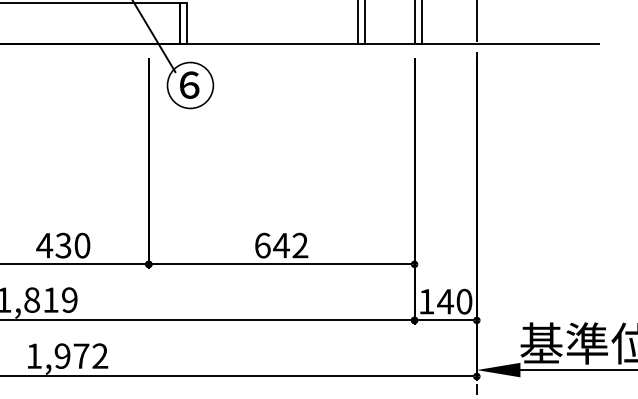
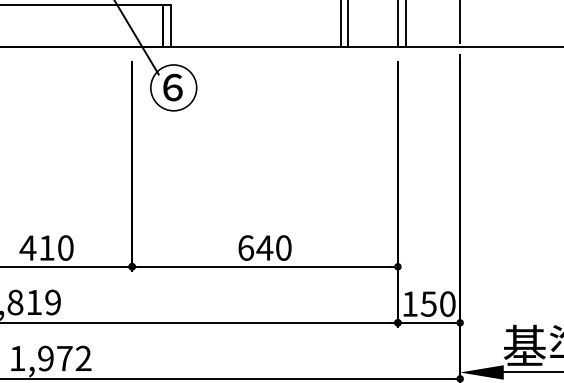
text: (63, 245) -> (46, 247), 430 -> 410
text: (300, 245) -> (283, 247), 642 -> 640
text: (445, 301) -> (428, 303), 140 -> 150

